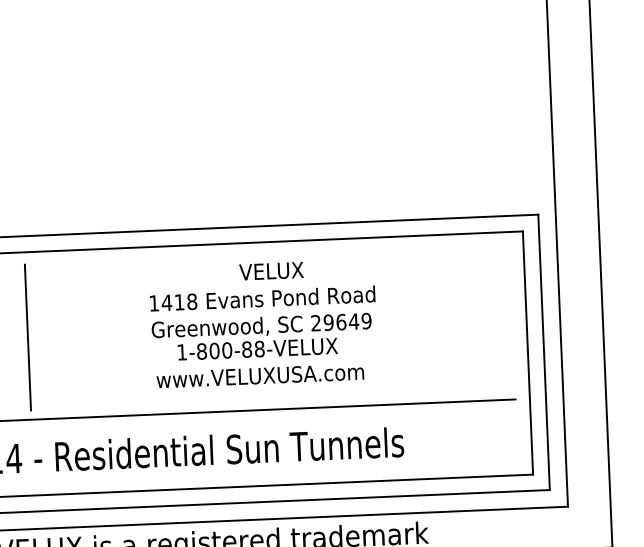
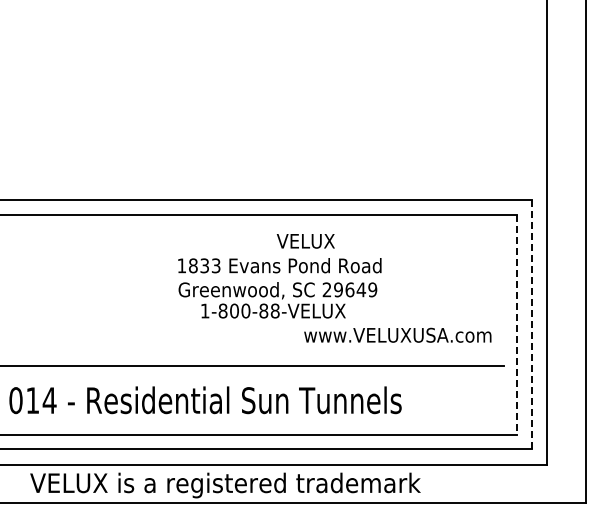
text: (271, 271) -> (305, 241), moved
text: (179, 301) -> (204, 265), 1418 -> 1833
line: (27, 337) -> (66, 291), removed
line: (528, 352) -> (517, 324), solid -> dashed
line: (543, 353) -> (531, 325), solid -> dashed
text: (259, 375) -> (397, 334), moved

